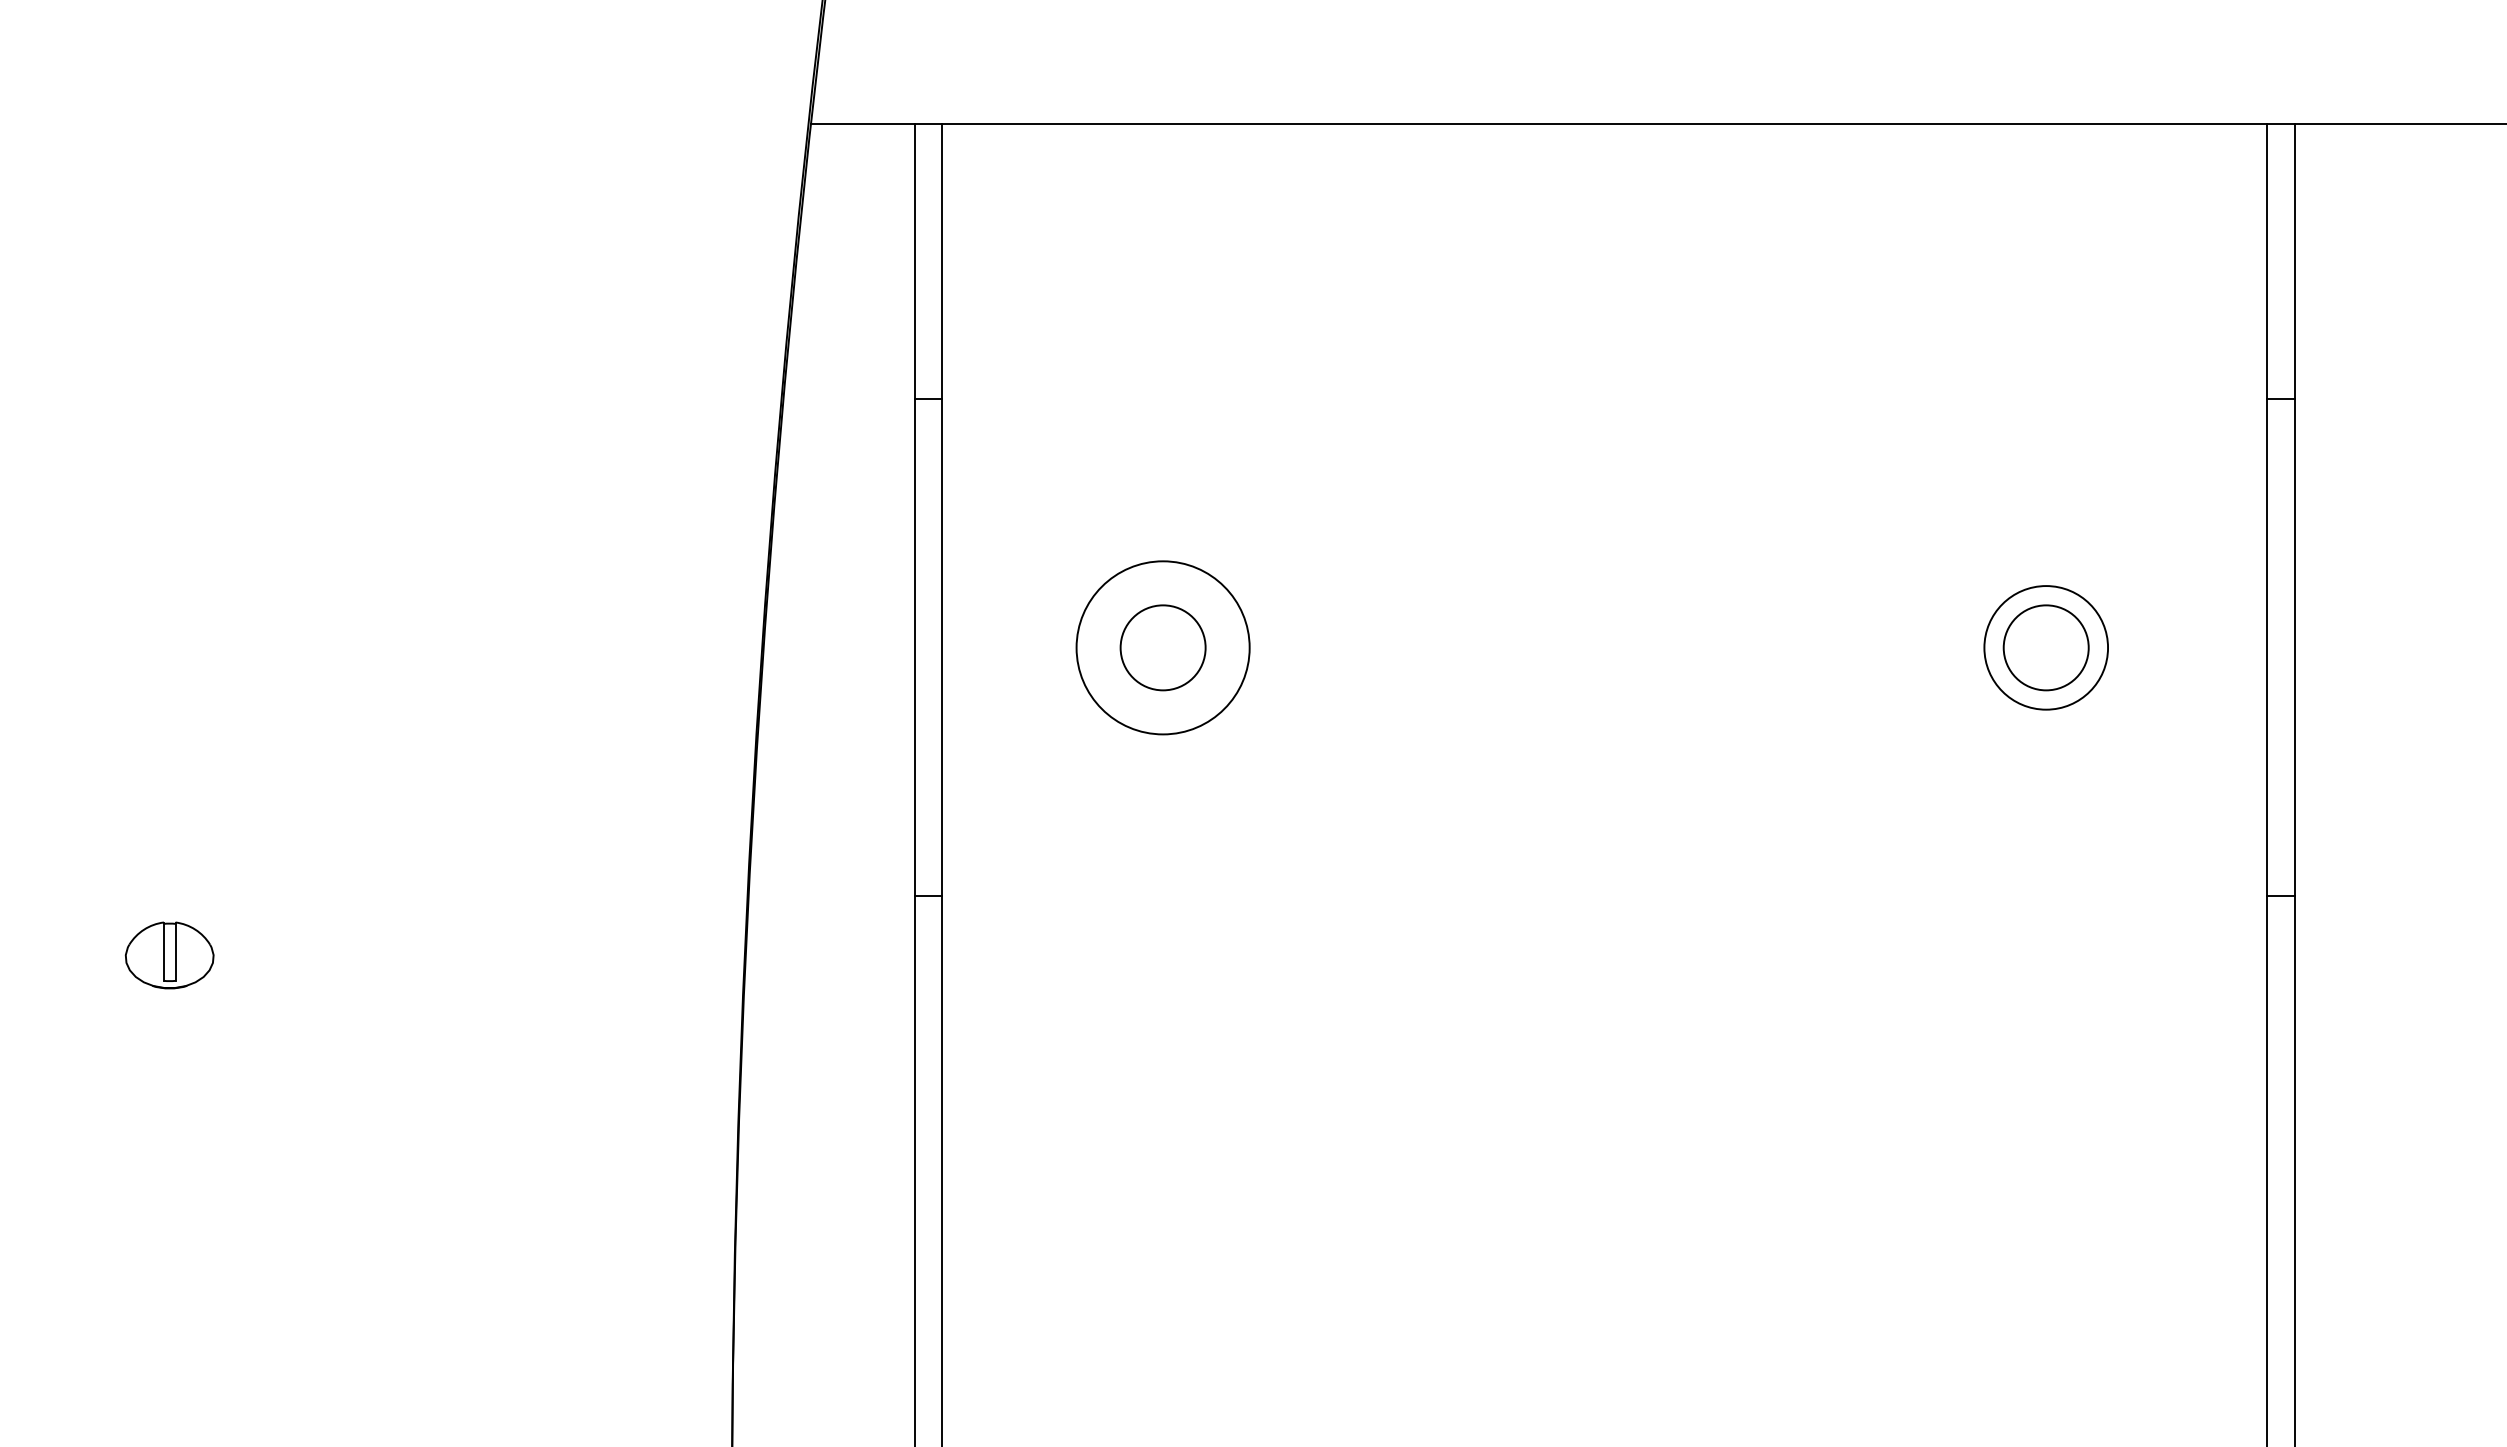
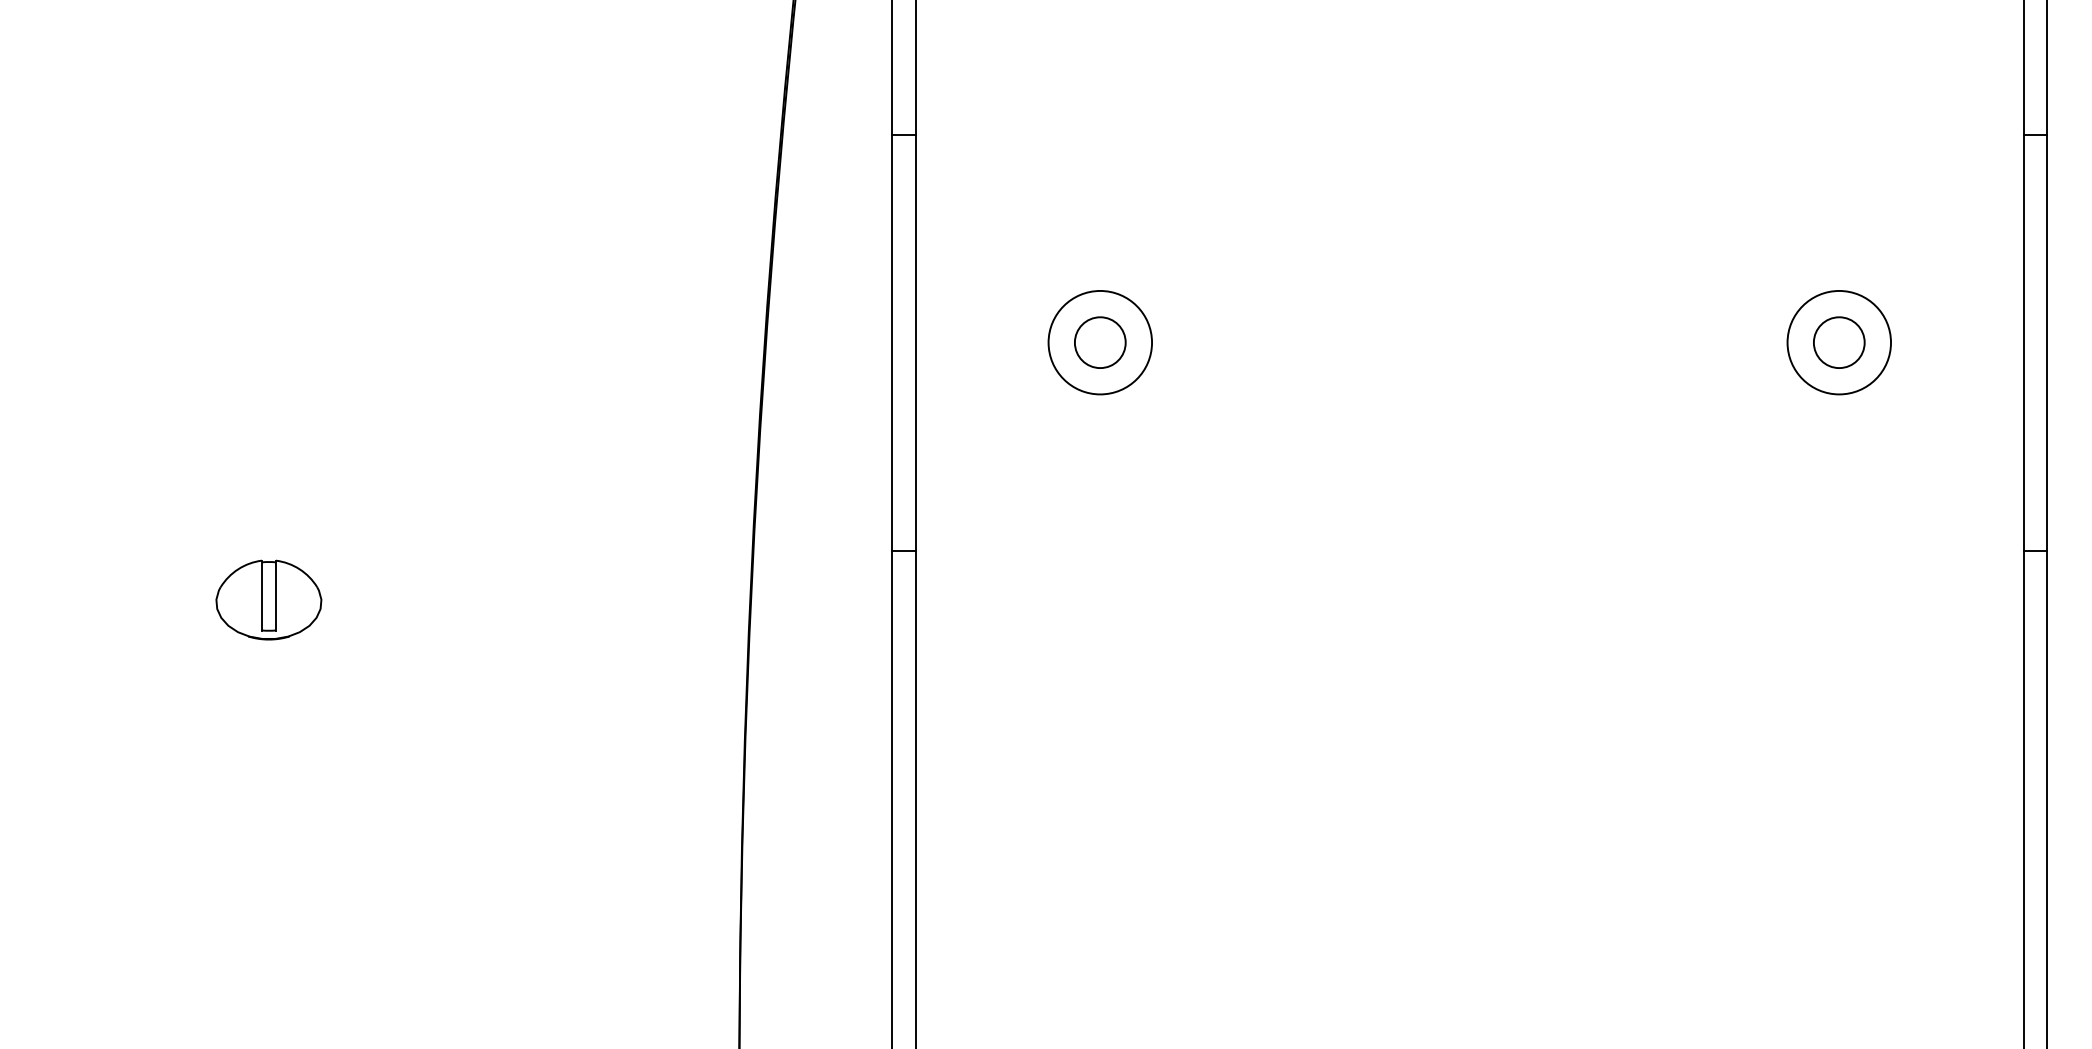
circle: (1162, 647) -> (1099, 342), size x0.71
circle: (1162, 647) -> (1099, 342), size x0.71
circle: (2045, 647) -> (1838, 342), size x0.71
part: (169, 955) -> (268, 600), size x1.43

